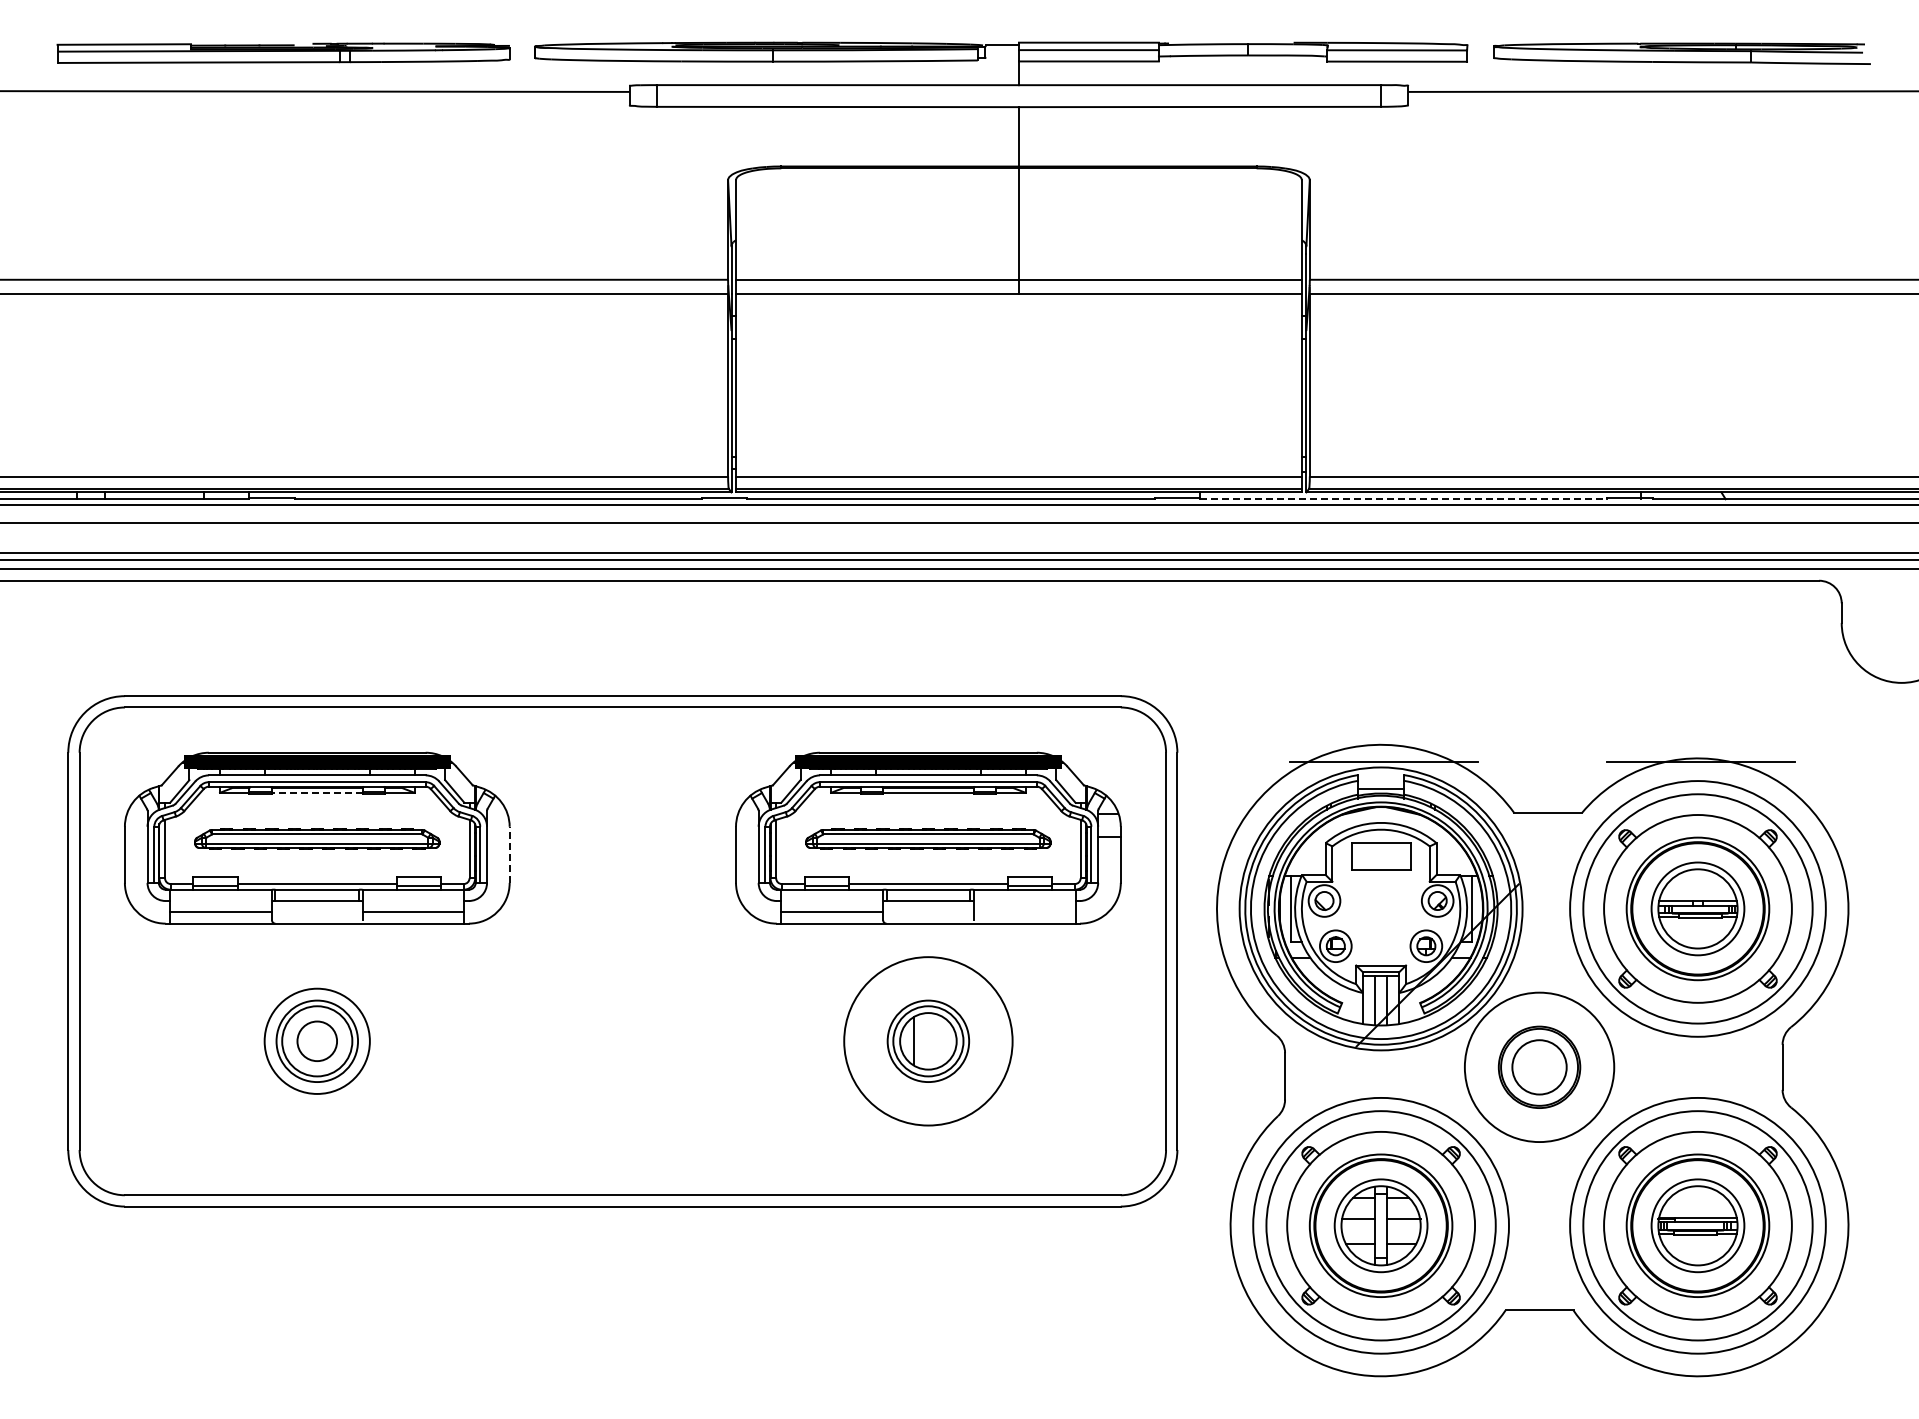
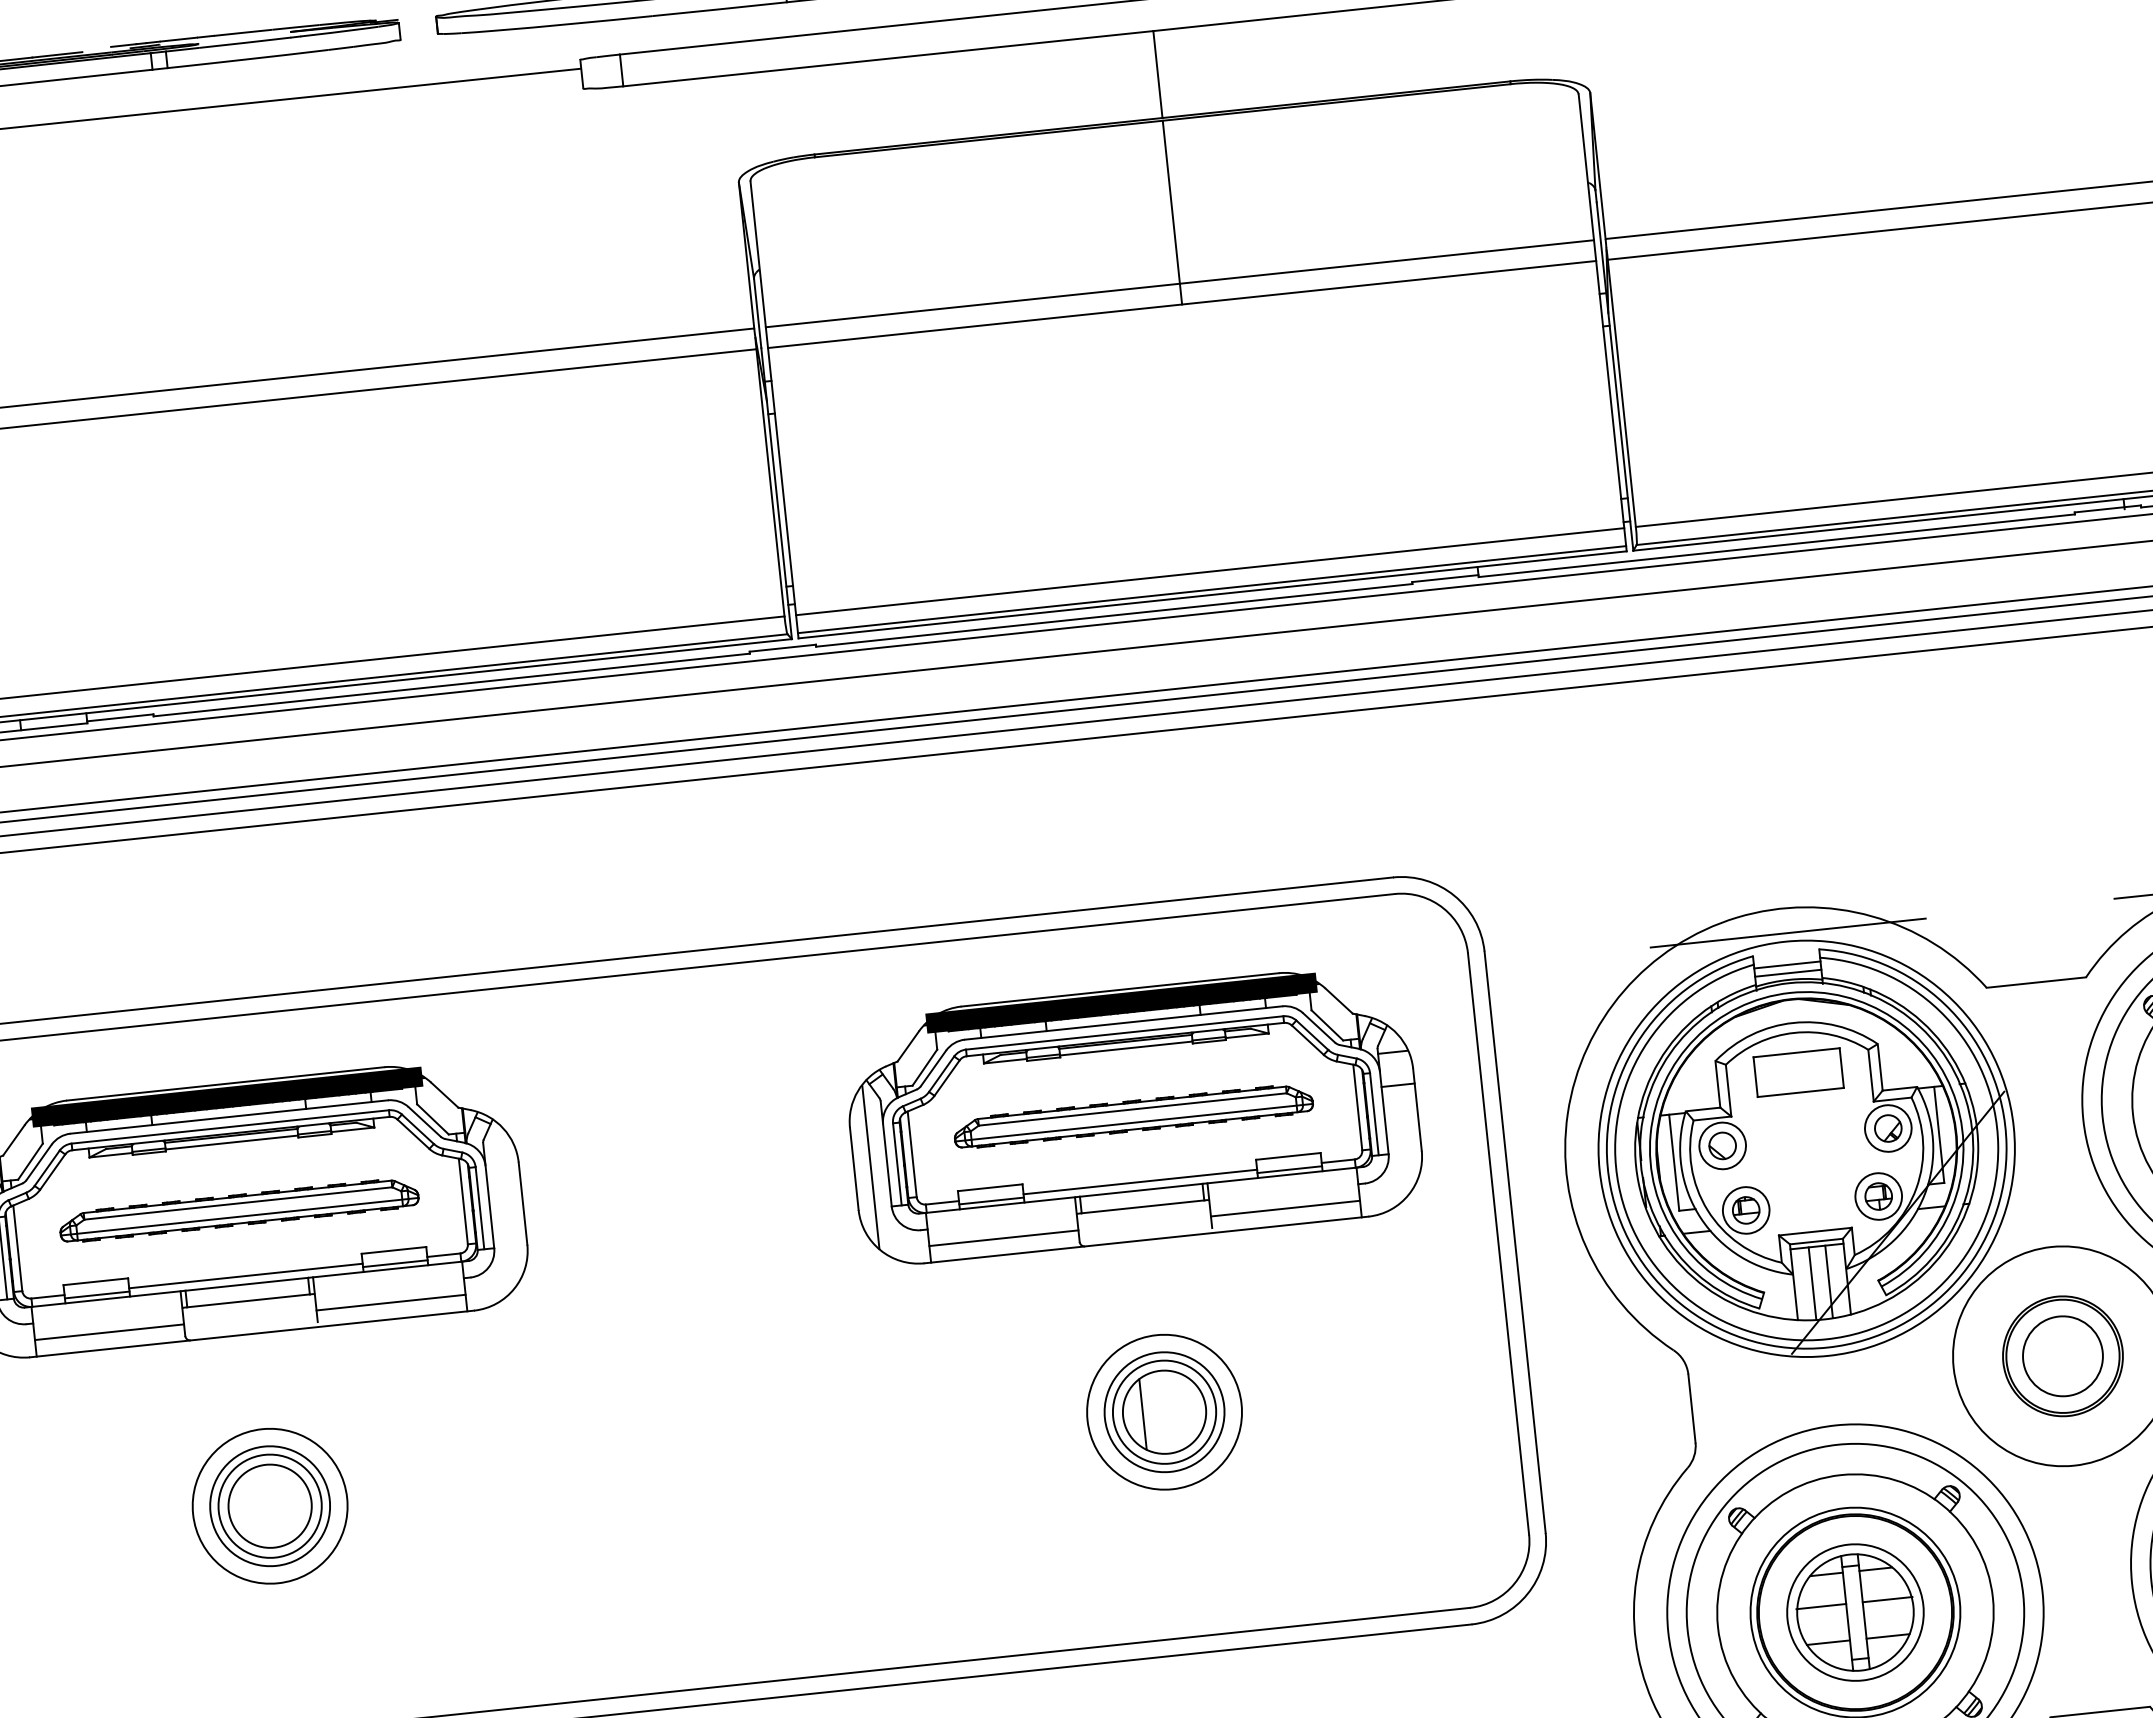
line: (1403, 499) -> (1776, 546), dashed -> solid
line: (1380, 783) -> (1786, 965), added
line: (316, 792) -> (230, 1142), dashed -> solid
line: (509, 854) -> (522, 1203), dashed -> solid
line: (747, 854) -> (871, 1166), added
line: (1024, 912) -> (1285, 1208), added
circle: (928, 1040) -> (1164, 1410), size x0.62
circle: (317, 1041) -> (270, 1506), size x1.43

